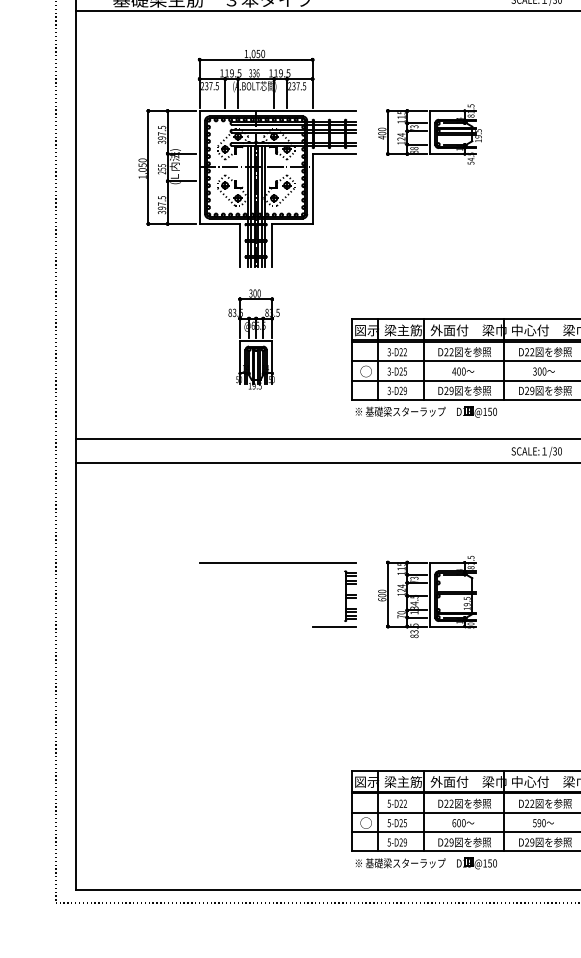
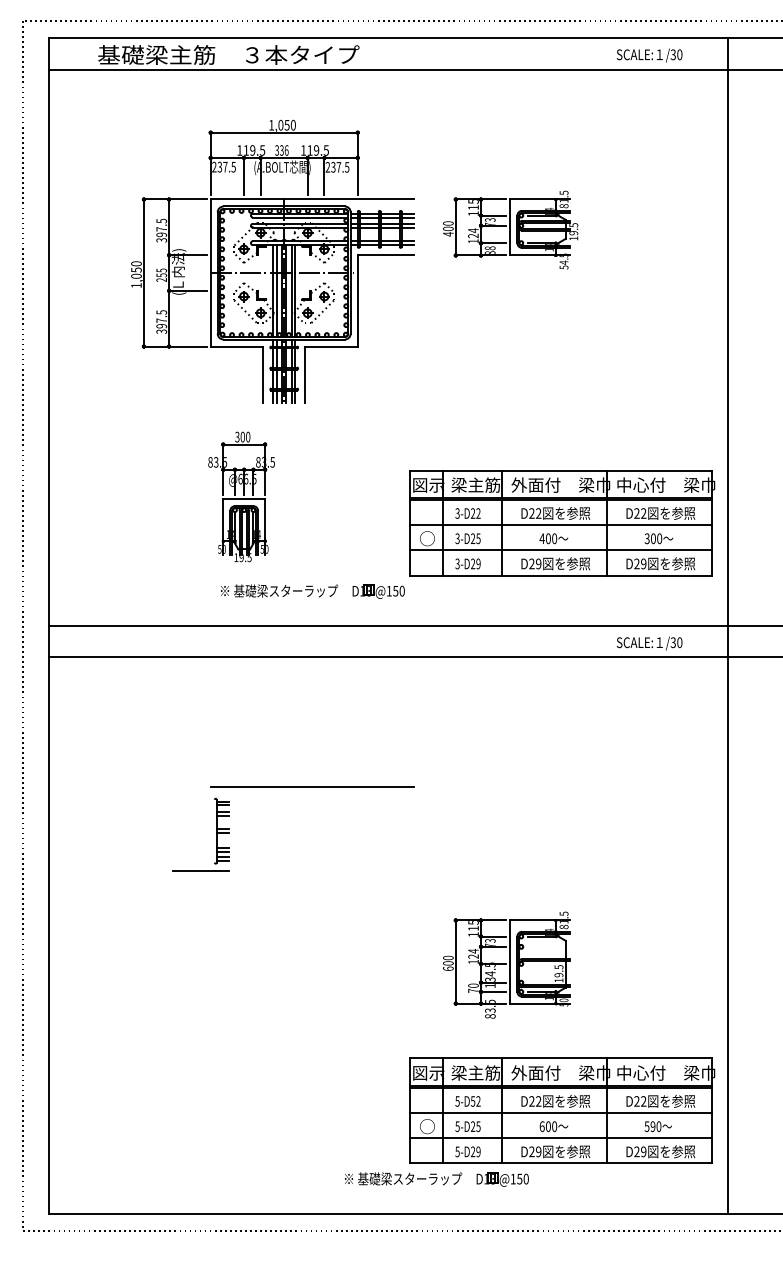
part: (254, 339) -> (241, 496), moved
part: (426, 412) -> (312, 591), moved
part: (426, 596) -> (506, 964), moved
part: (346, 598) -> (216, 834), moved
text: (400, 803) -> (472, 1101), 5-D22 -> 5-D52
part: (426, 863) -> (436, 1179), moved

